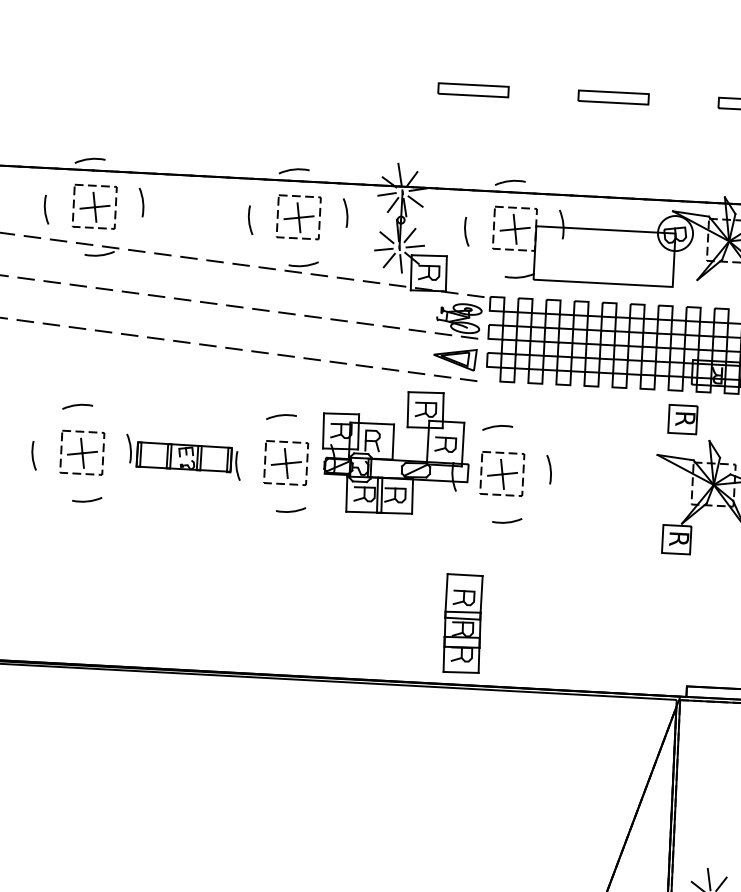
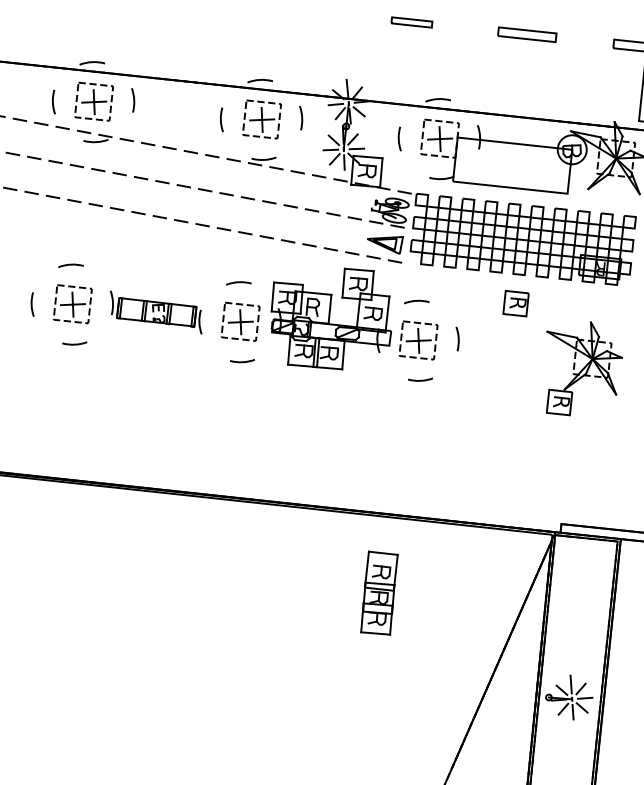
part: (472, 90) -> (411, 22), size x0.7
part: (682, 419) -> (515, 303), moved
part: (463, 622) -> (379, 592), moved

